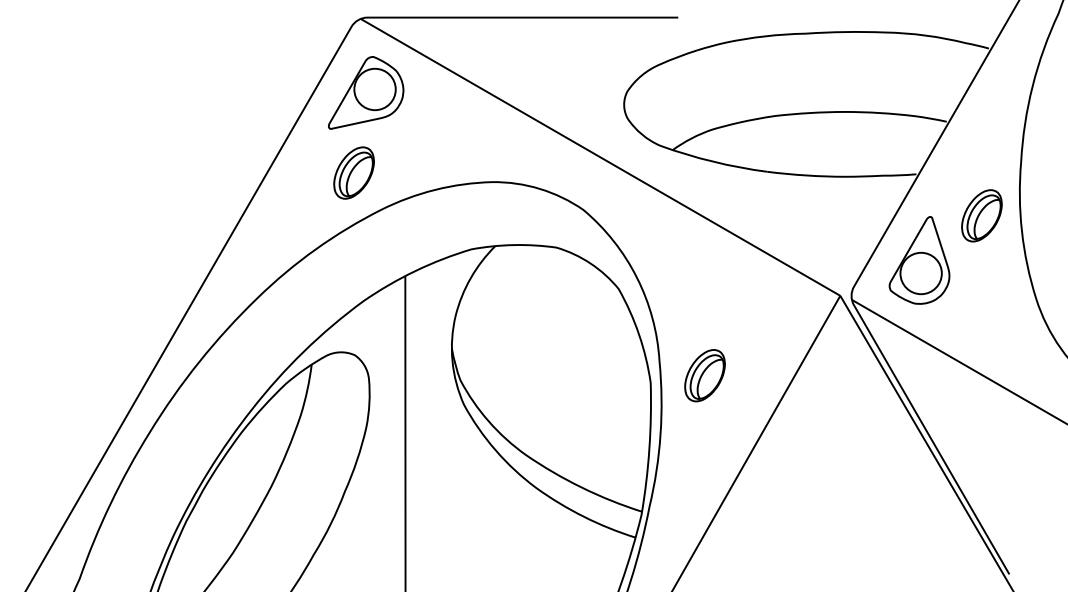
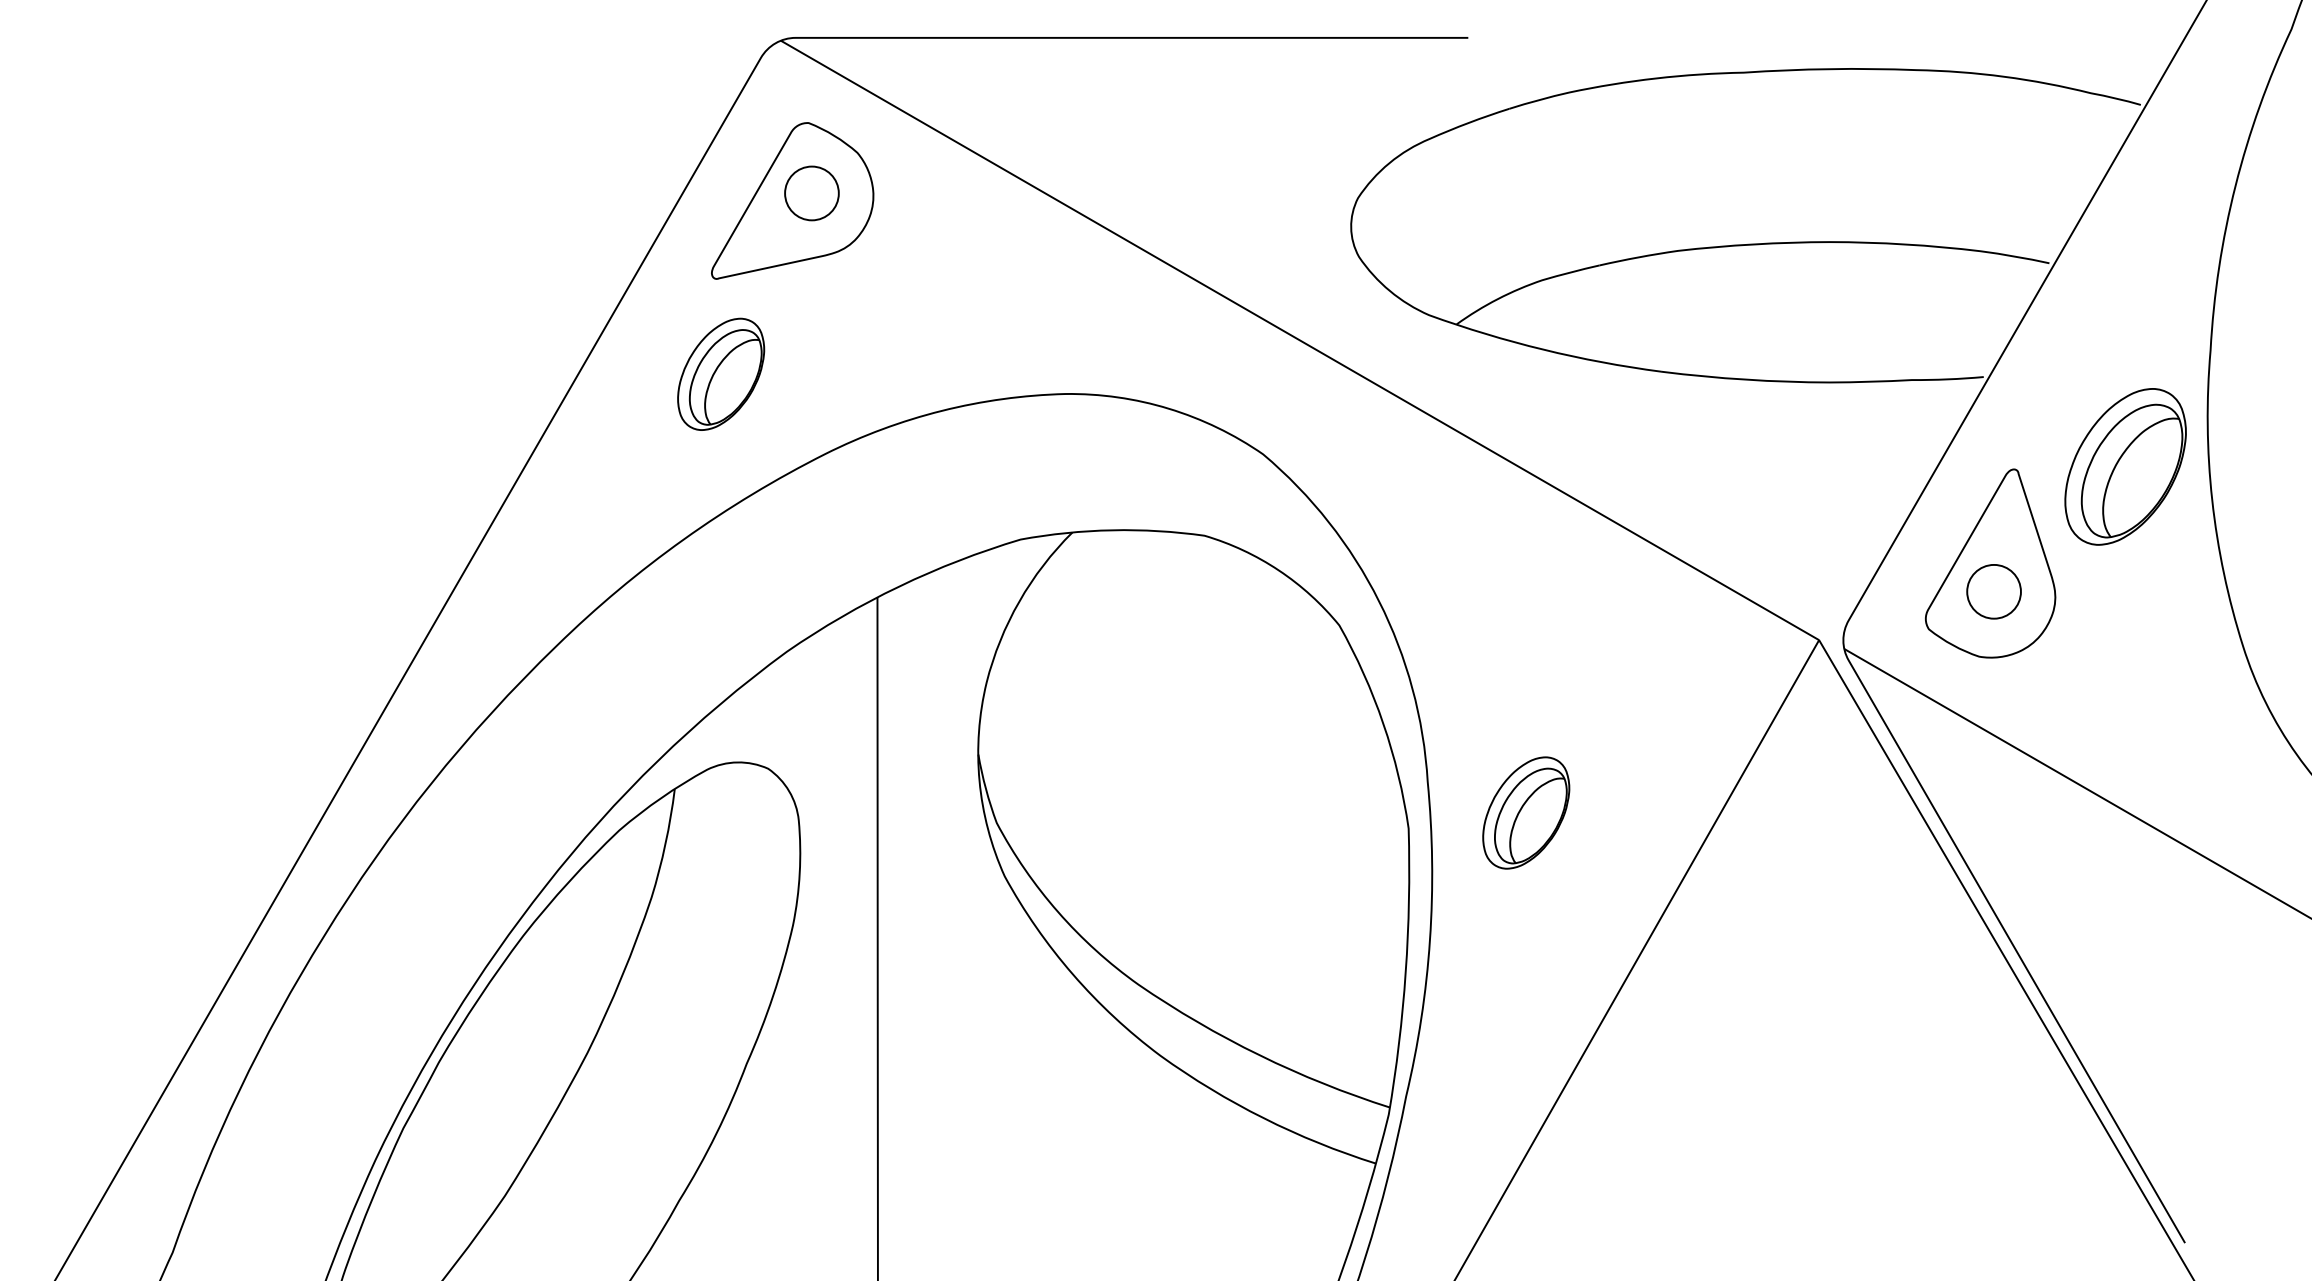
circle: (374, 89) -> (810, 193), size x0.6
part: (353, 172) -> (719, 373), moved
part: (981, 215) -> (2124, 466), size x1.4
circle: (920, 273) -> (1992, 591), size x0.6

